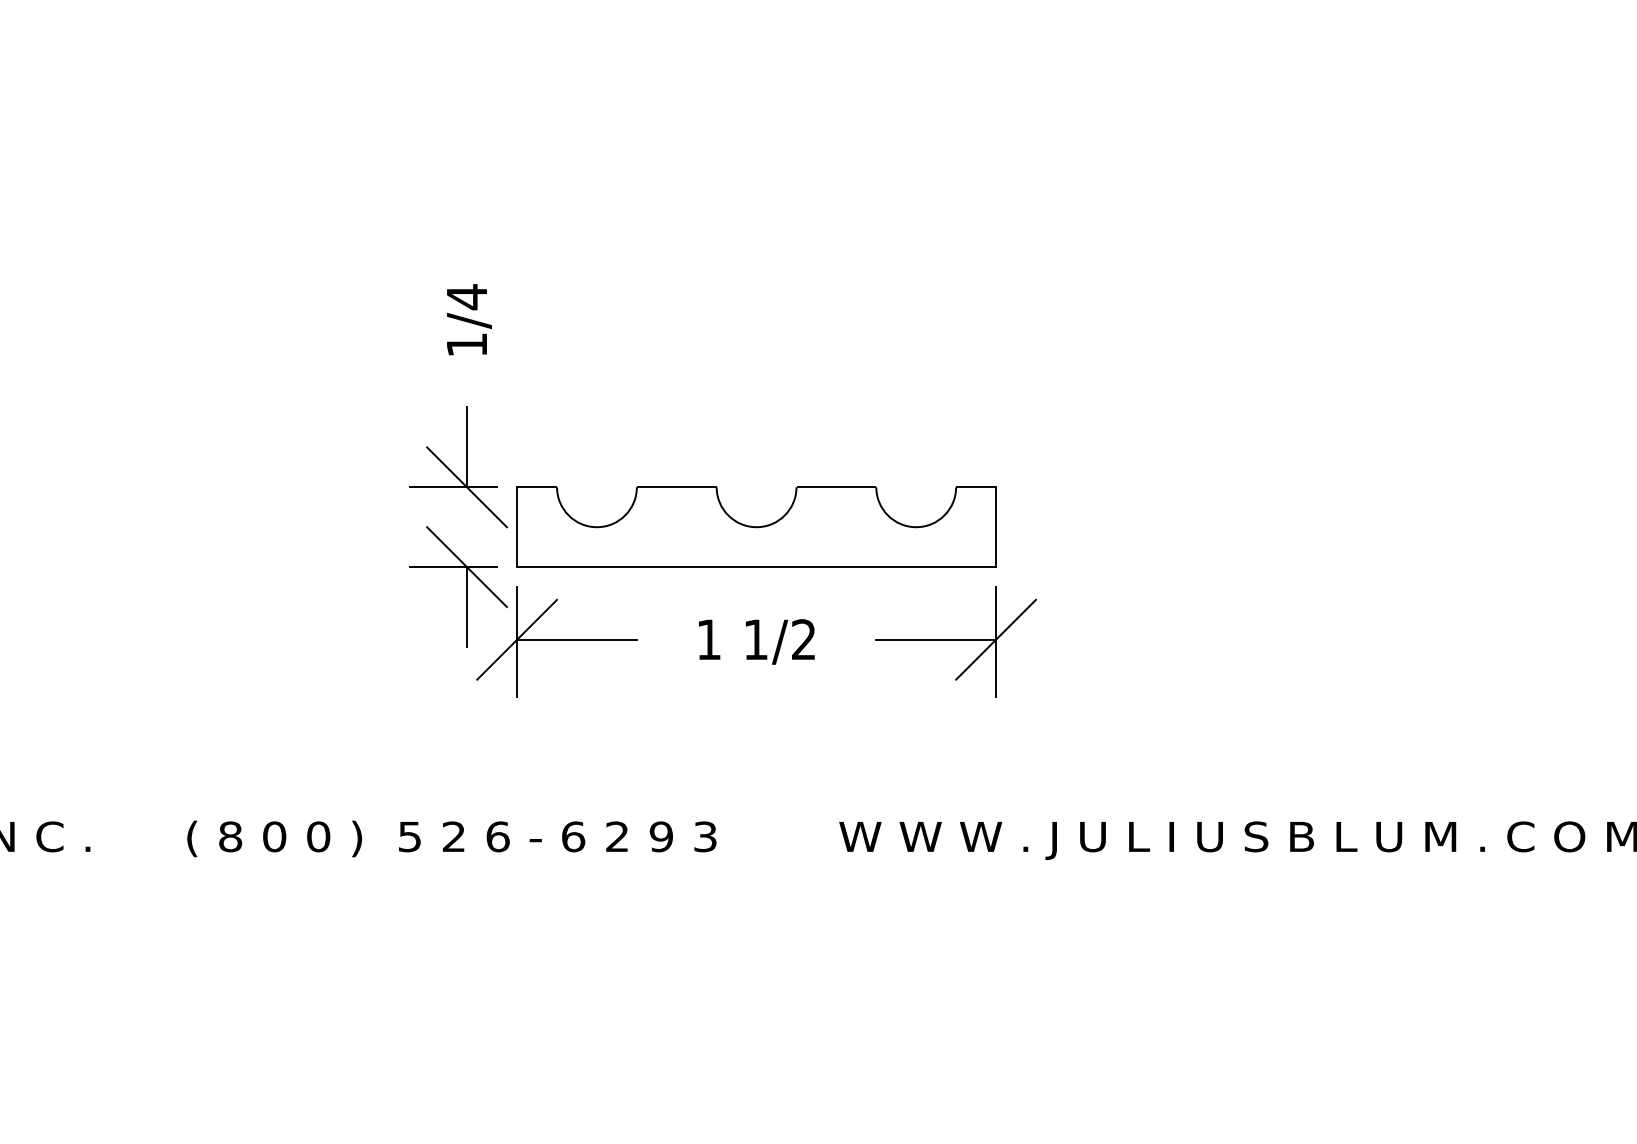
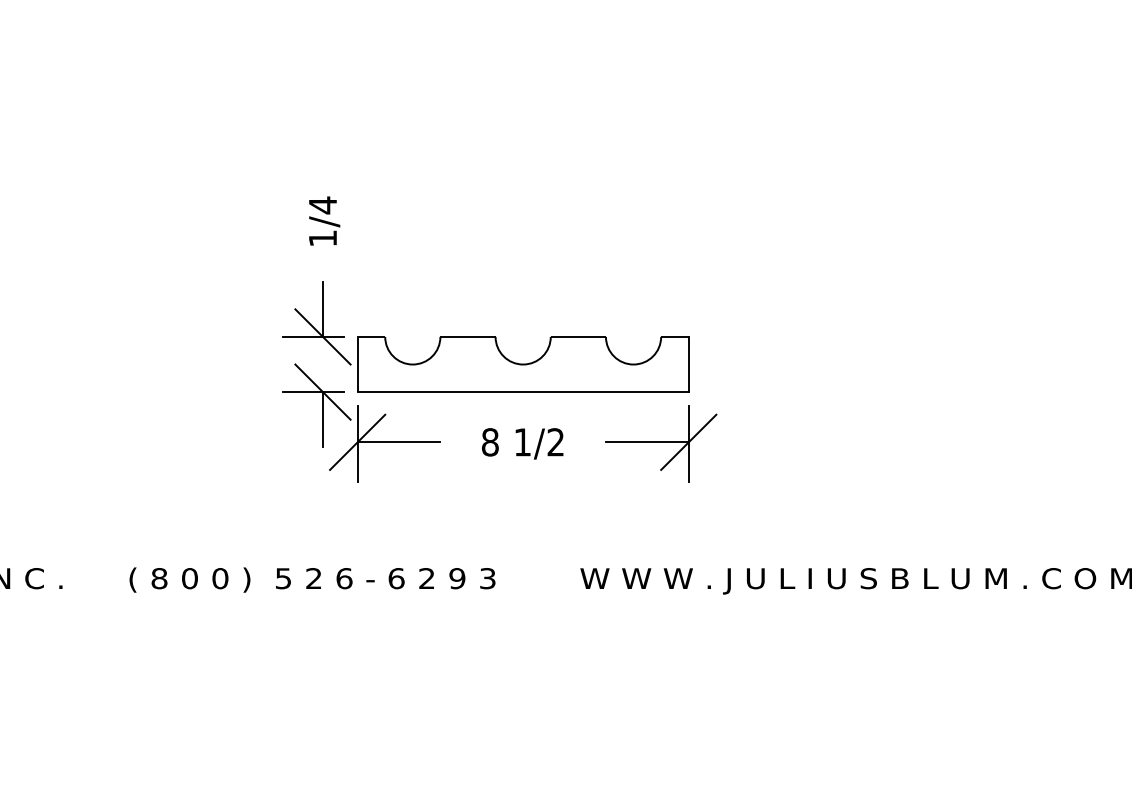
text: (707, 639) -> (489, 442), 1 -> 8

